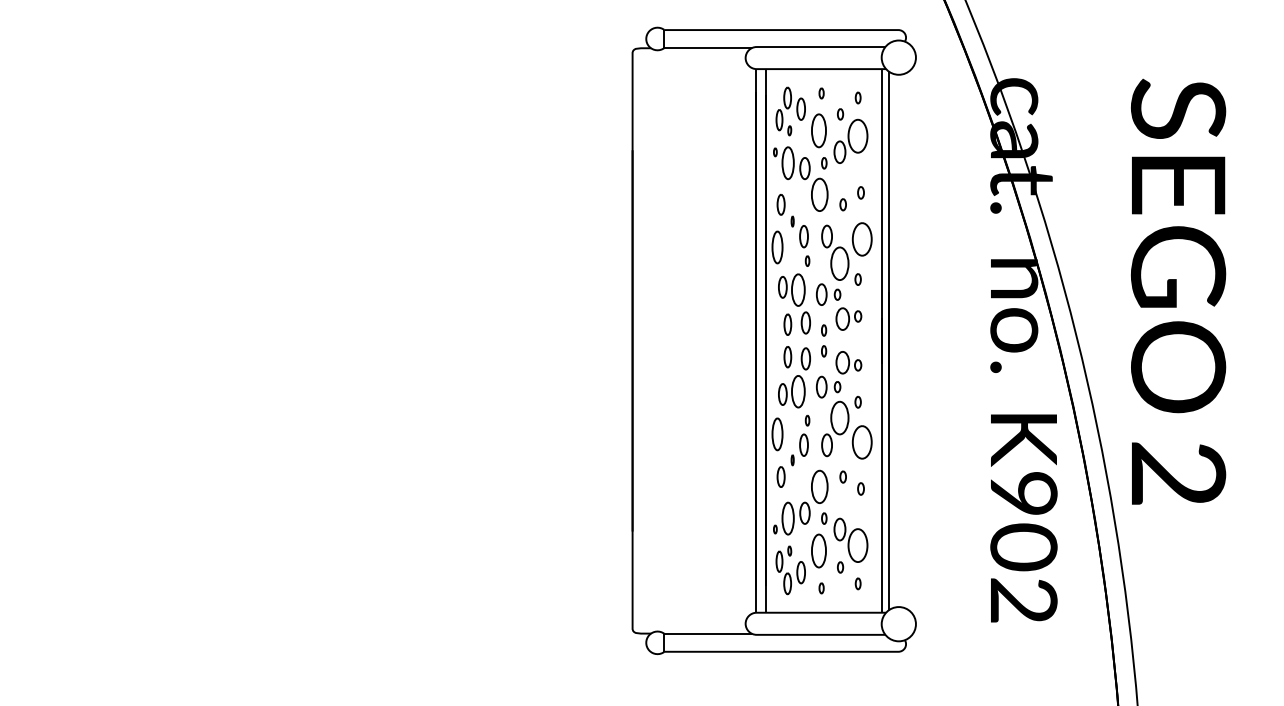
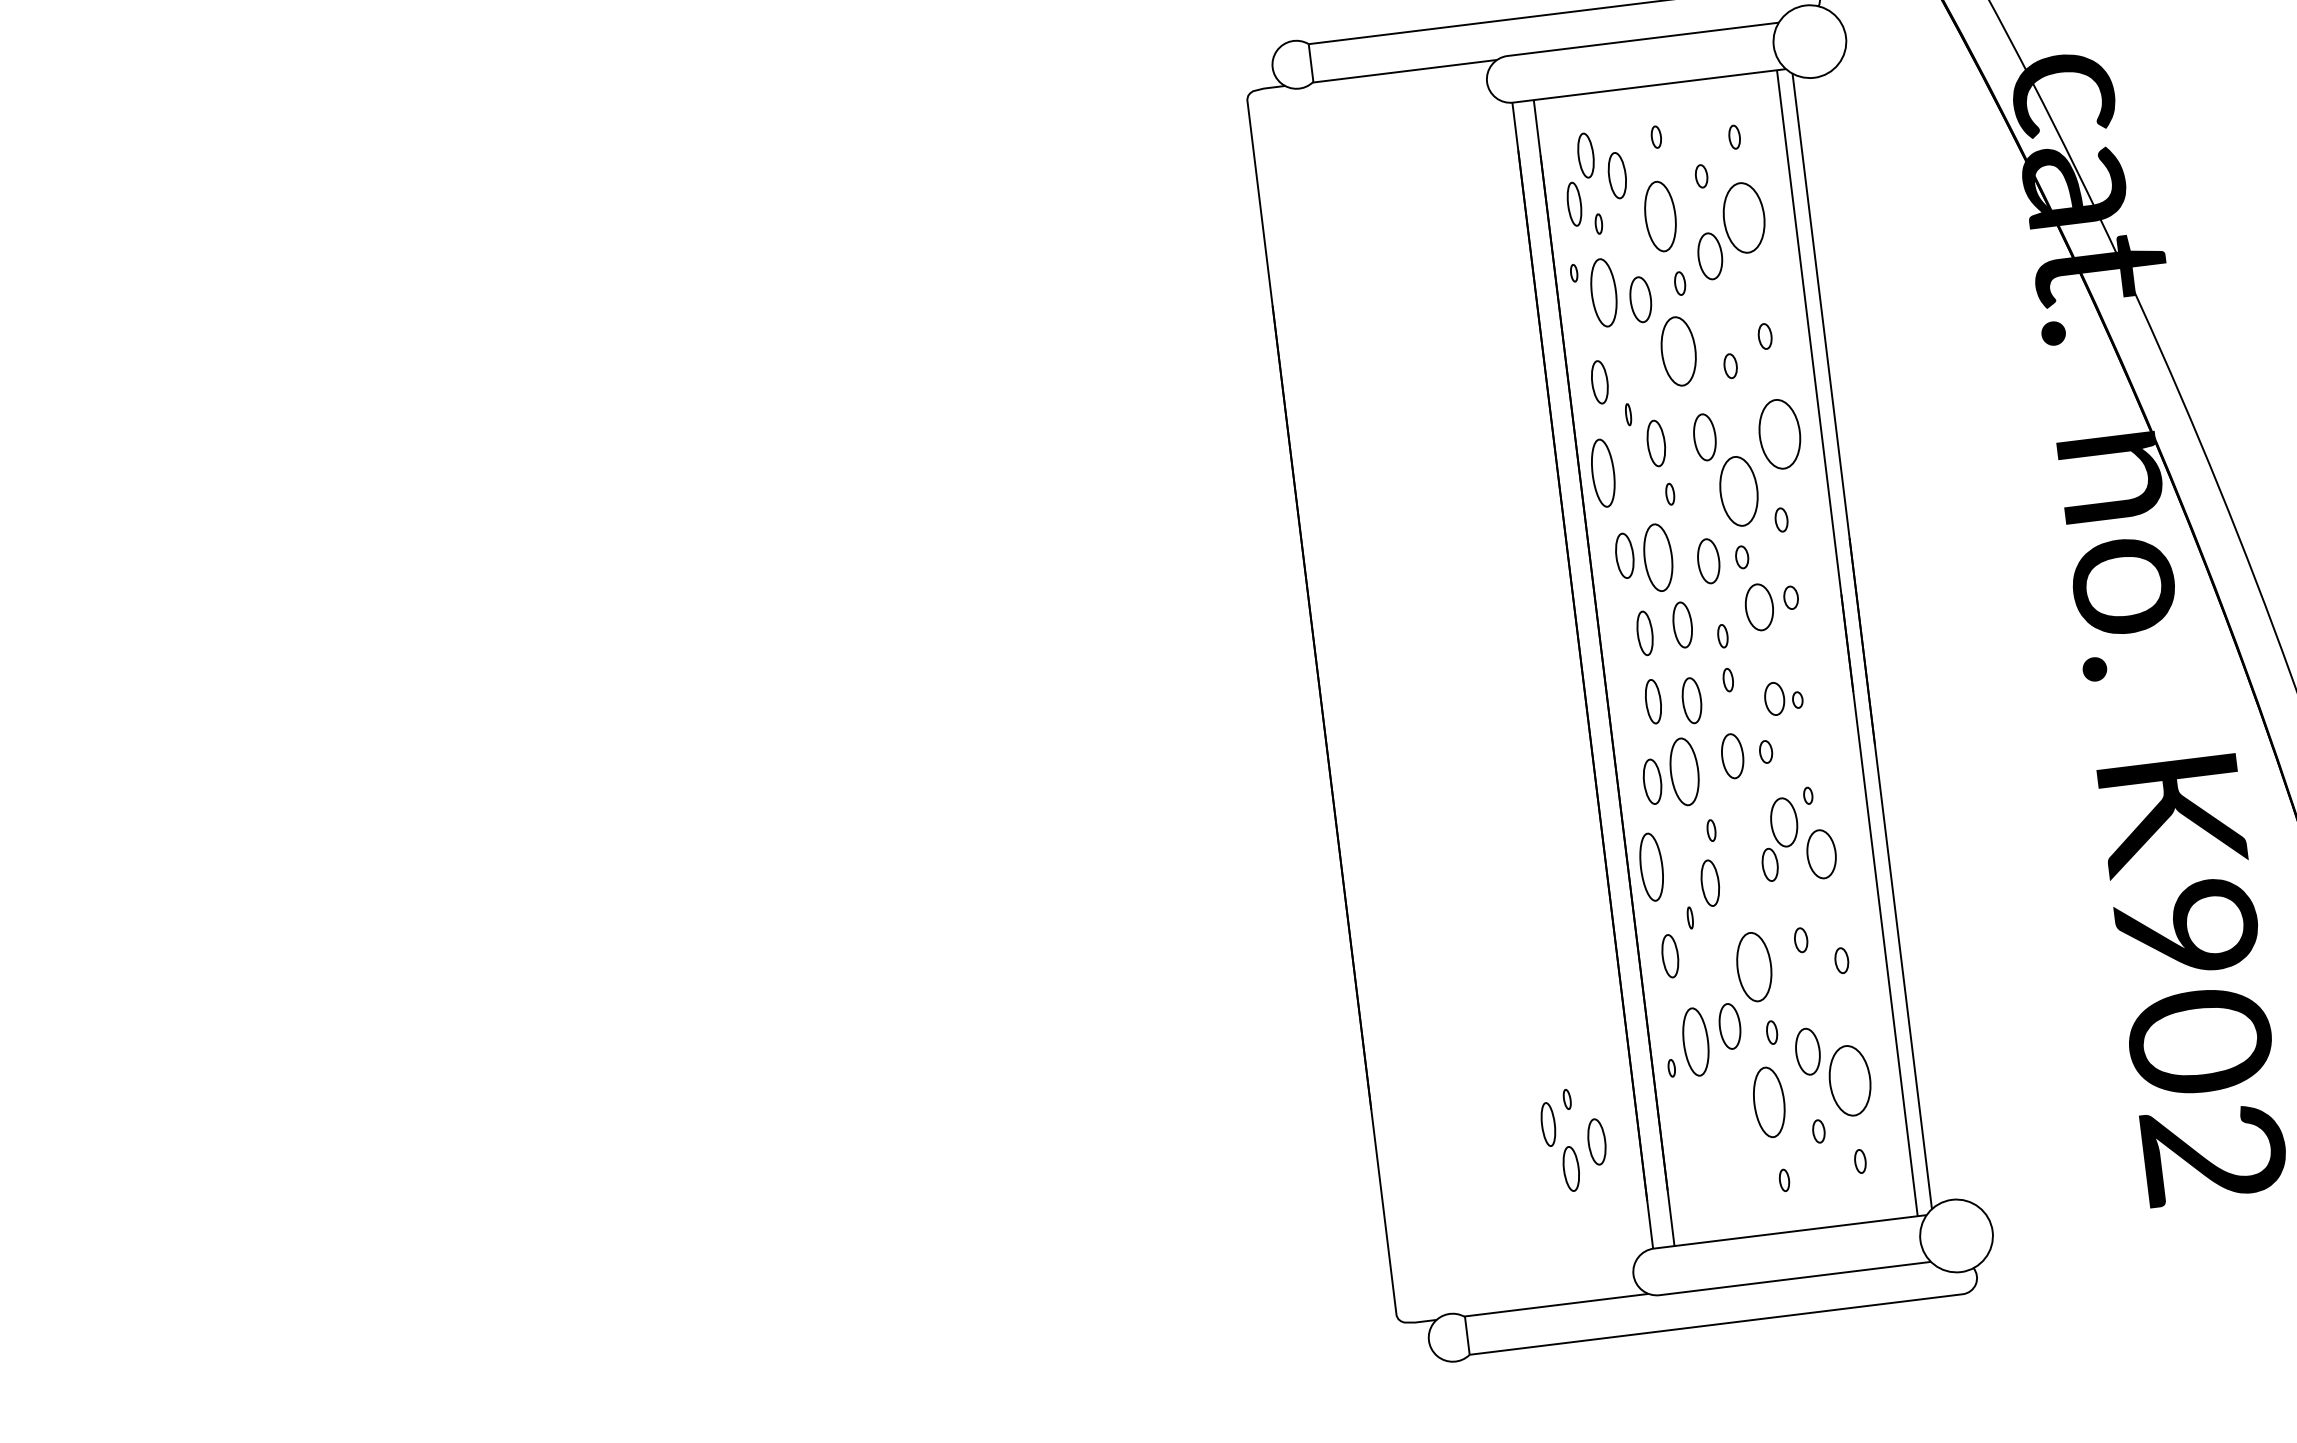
part: (848, 362) -> (1782, 697), size x0.7
part: (846, 427) -> (1795, 834), size x0.7
part: (790, 570) -> (1573, 1140), moved

